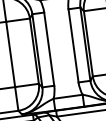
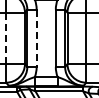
line: (49, 49) -> (36, 38), solid -> dashed
line: (10, 54) -> (6, 38), solid -> dashed

